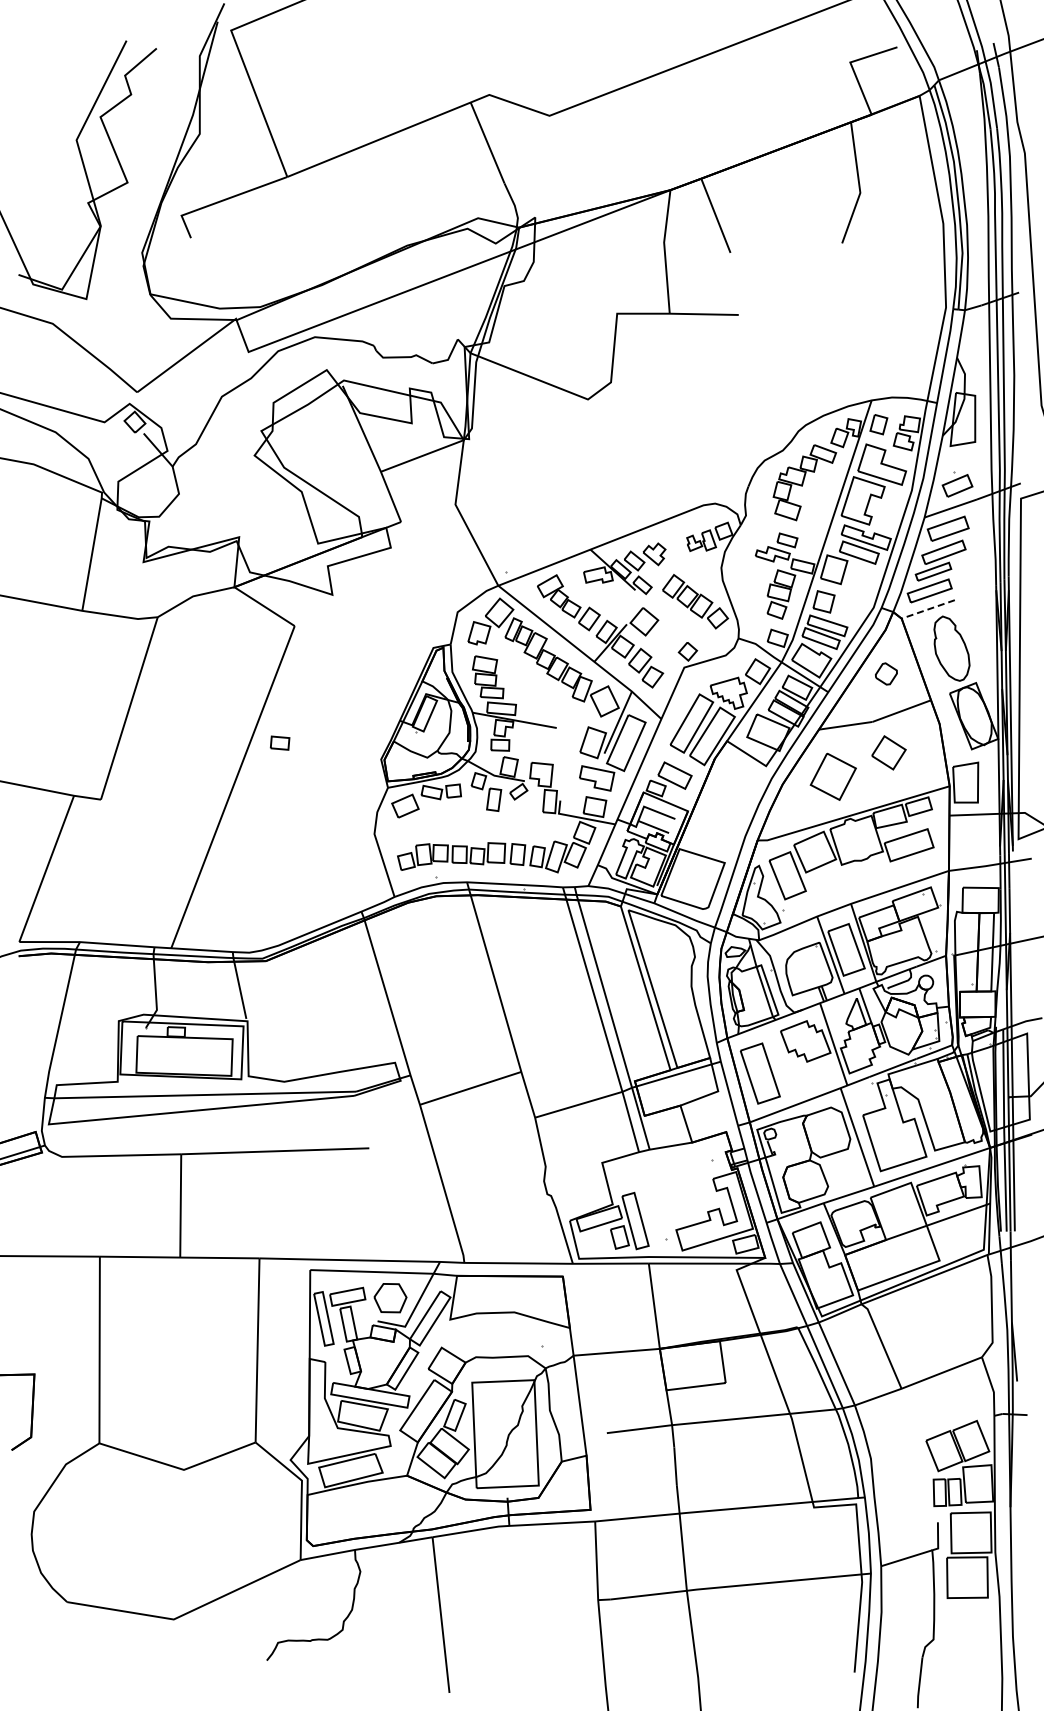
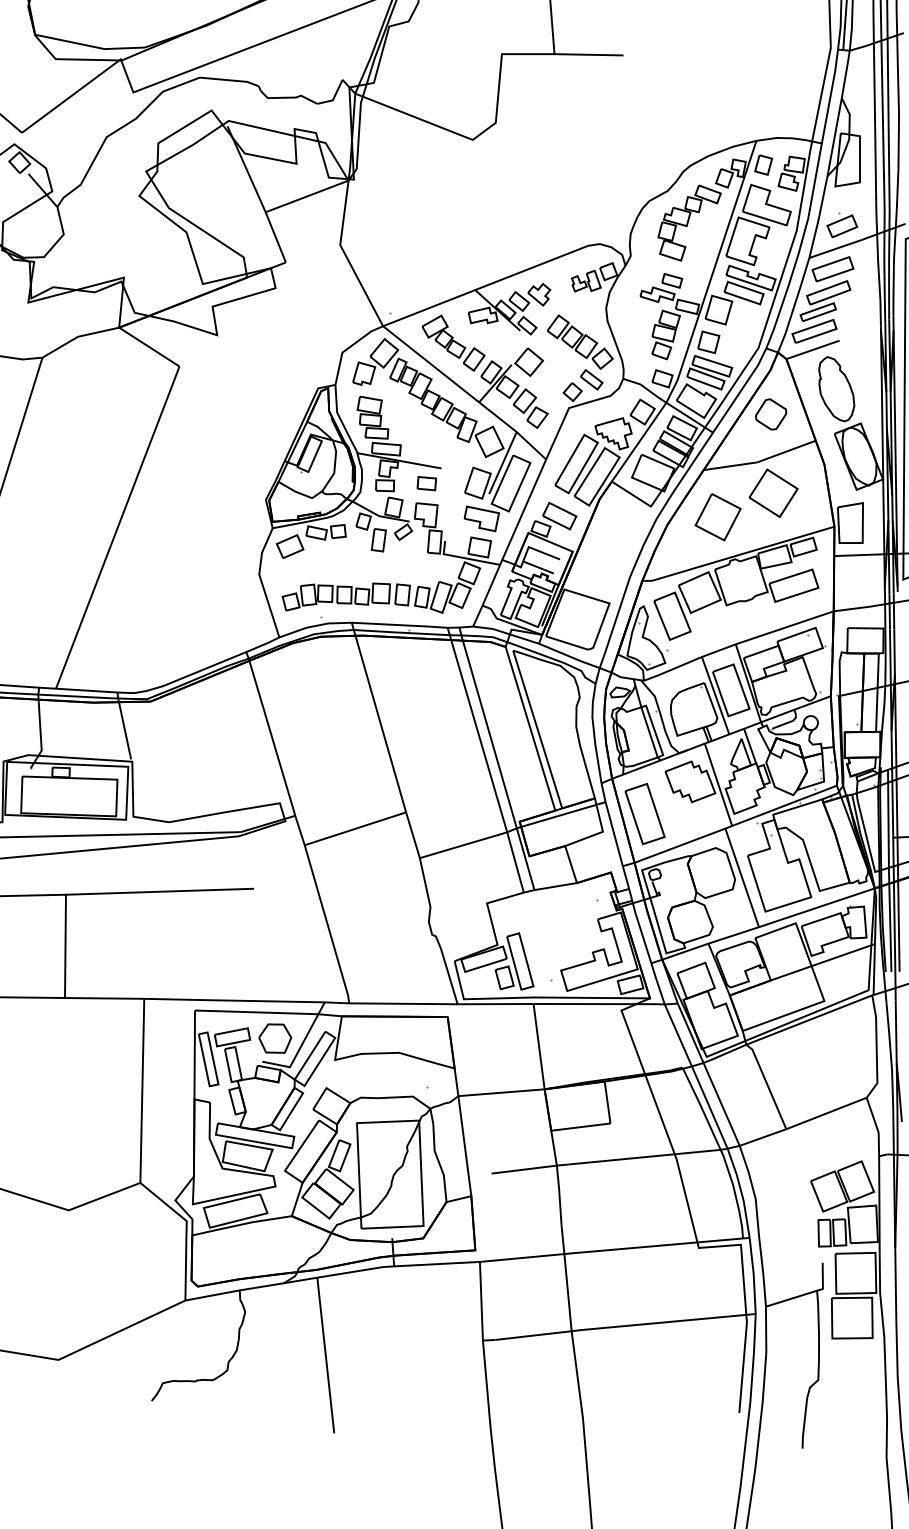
line: (927, 609) -> (812, 349), dashed -> solid
part: (706, 639) -> (591, 379), added
part: (886, 673) -> (771, 413), size x1.43
part: (279, 742) -> (426, 482), moved
part: (888, 752) -> (773, 492), size x1.43

